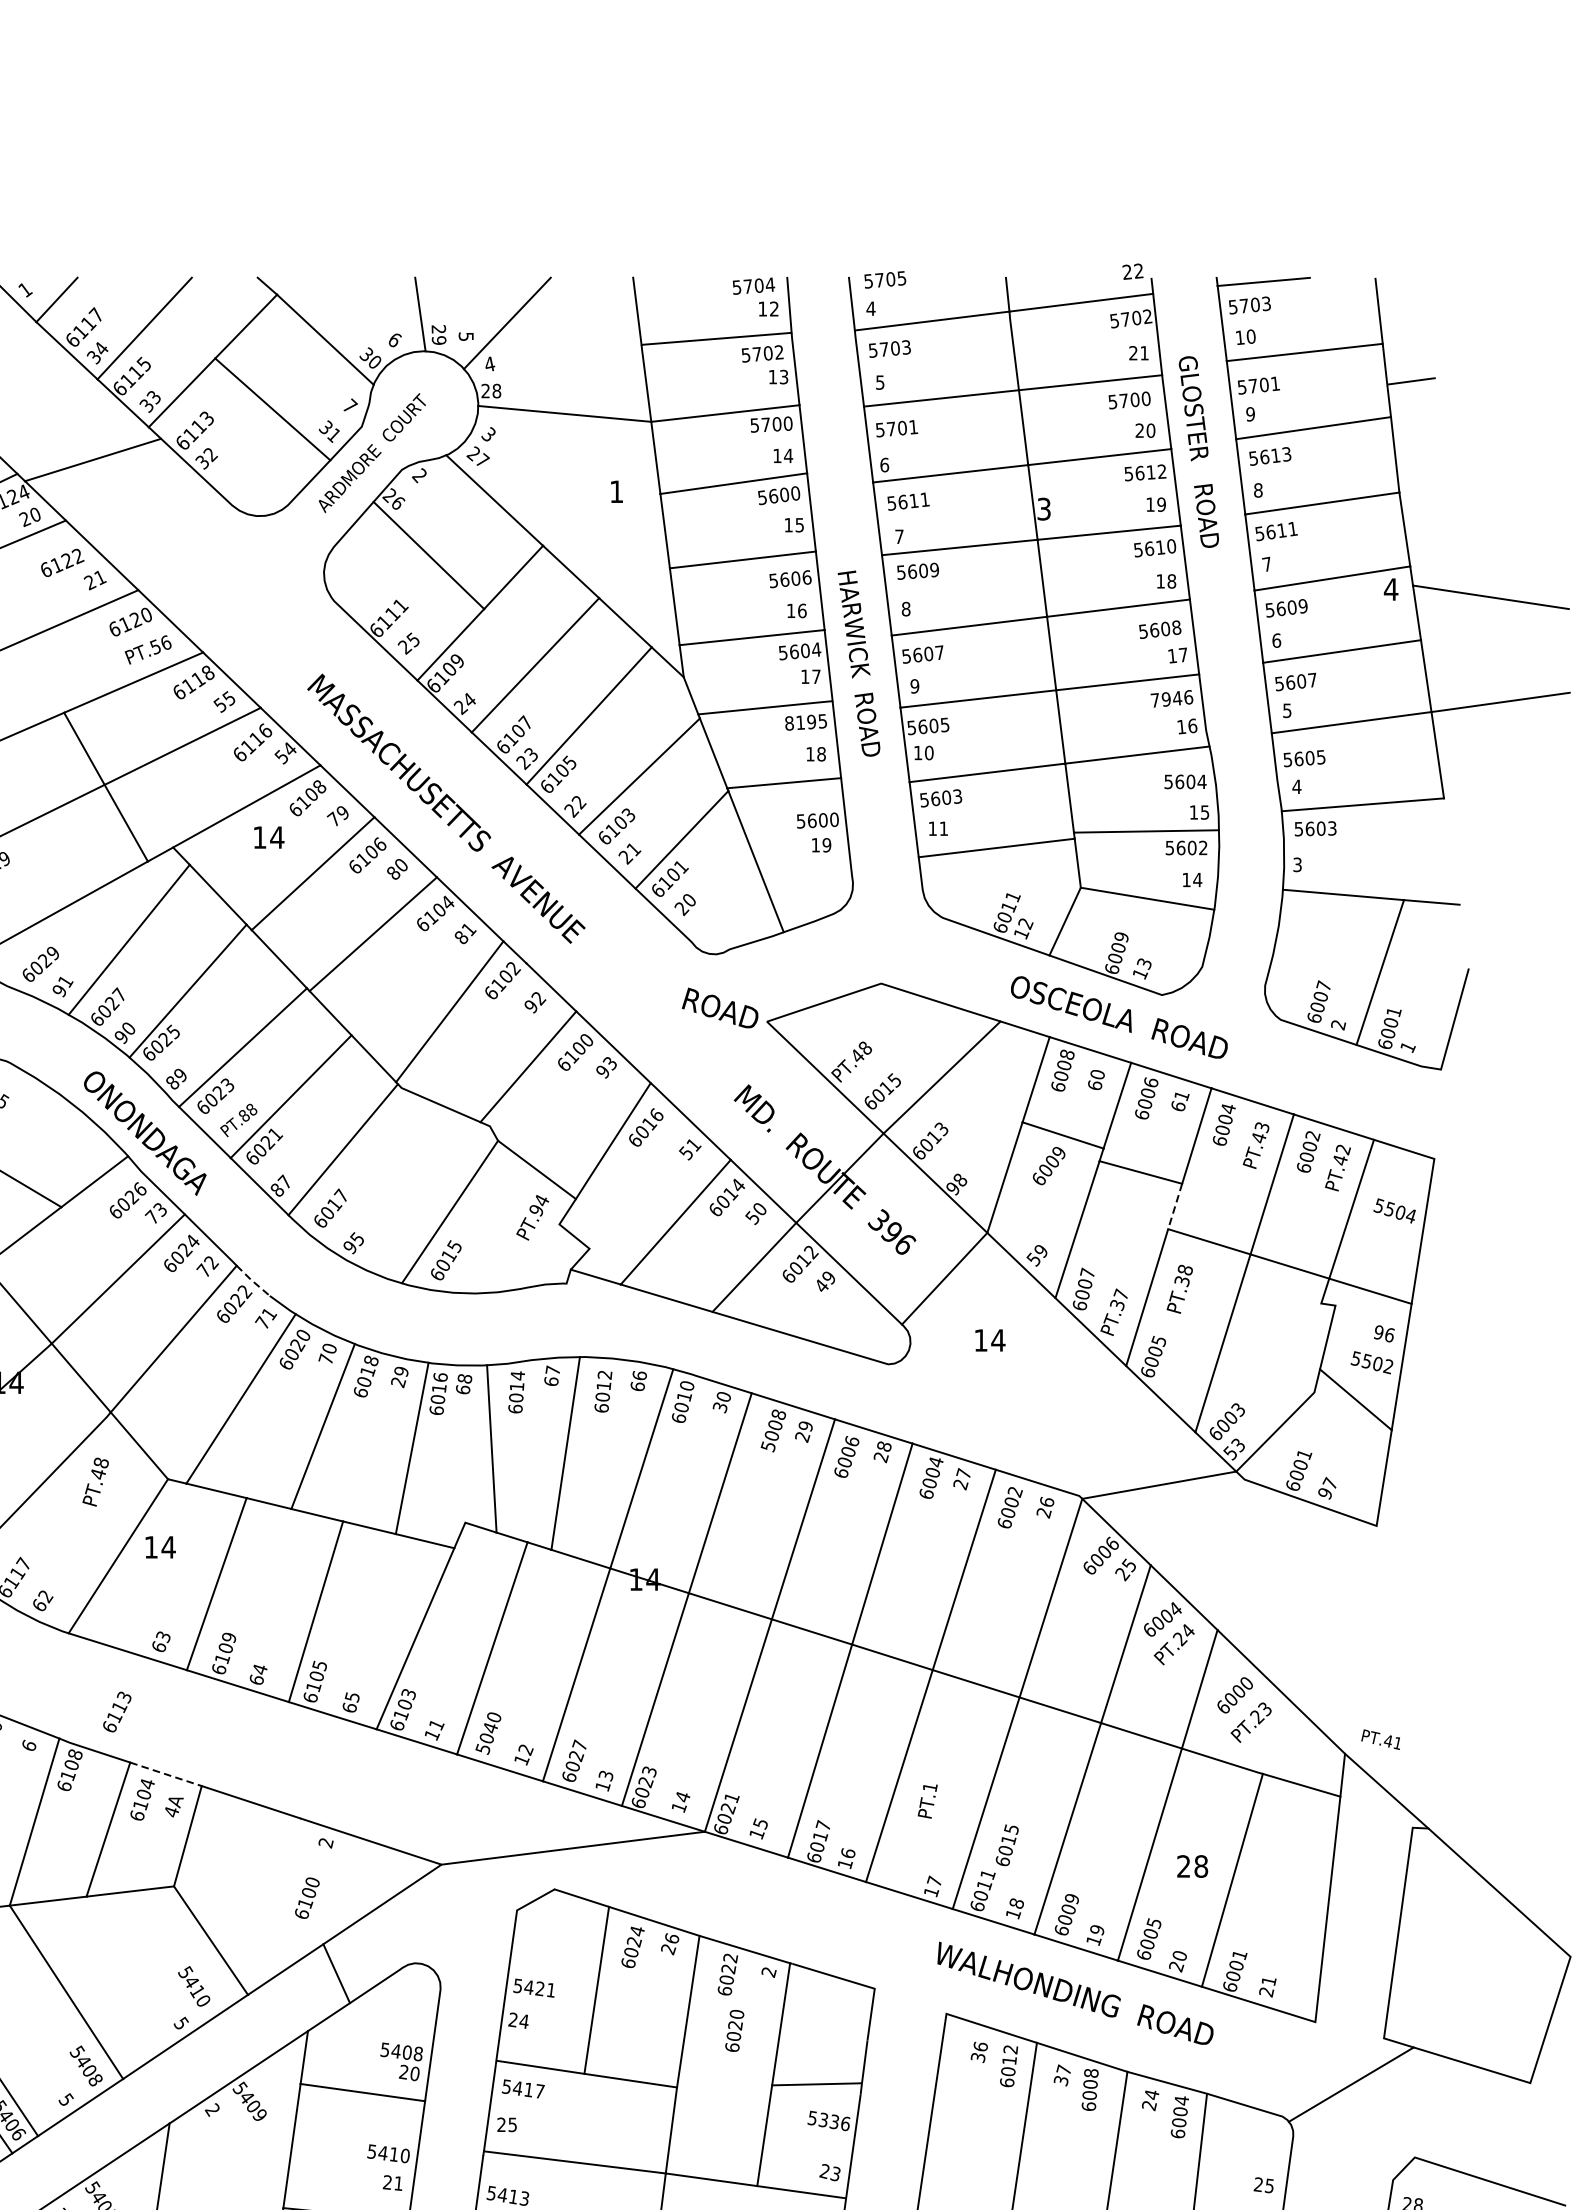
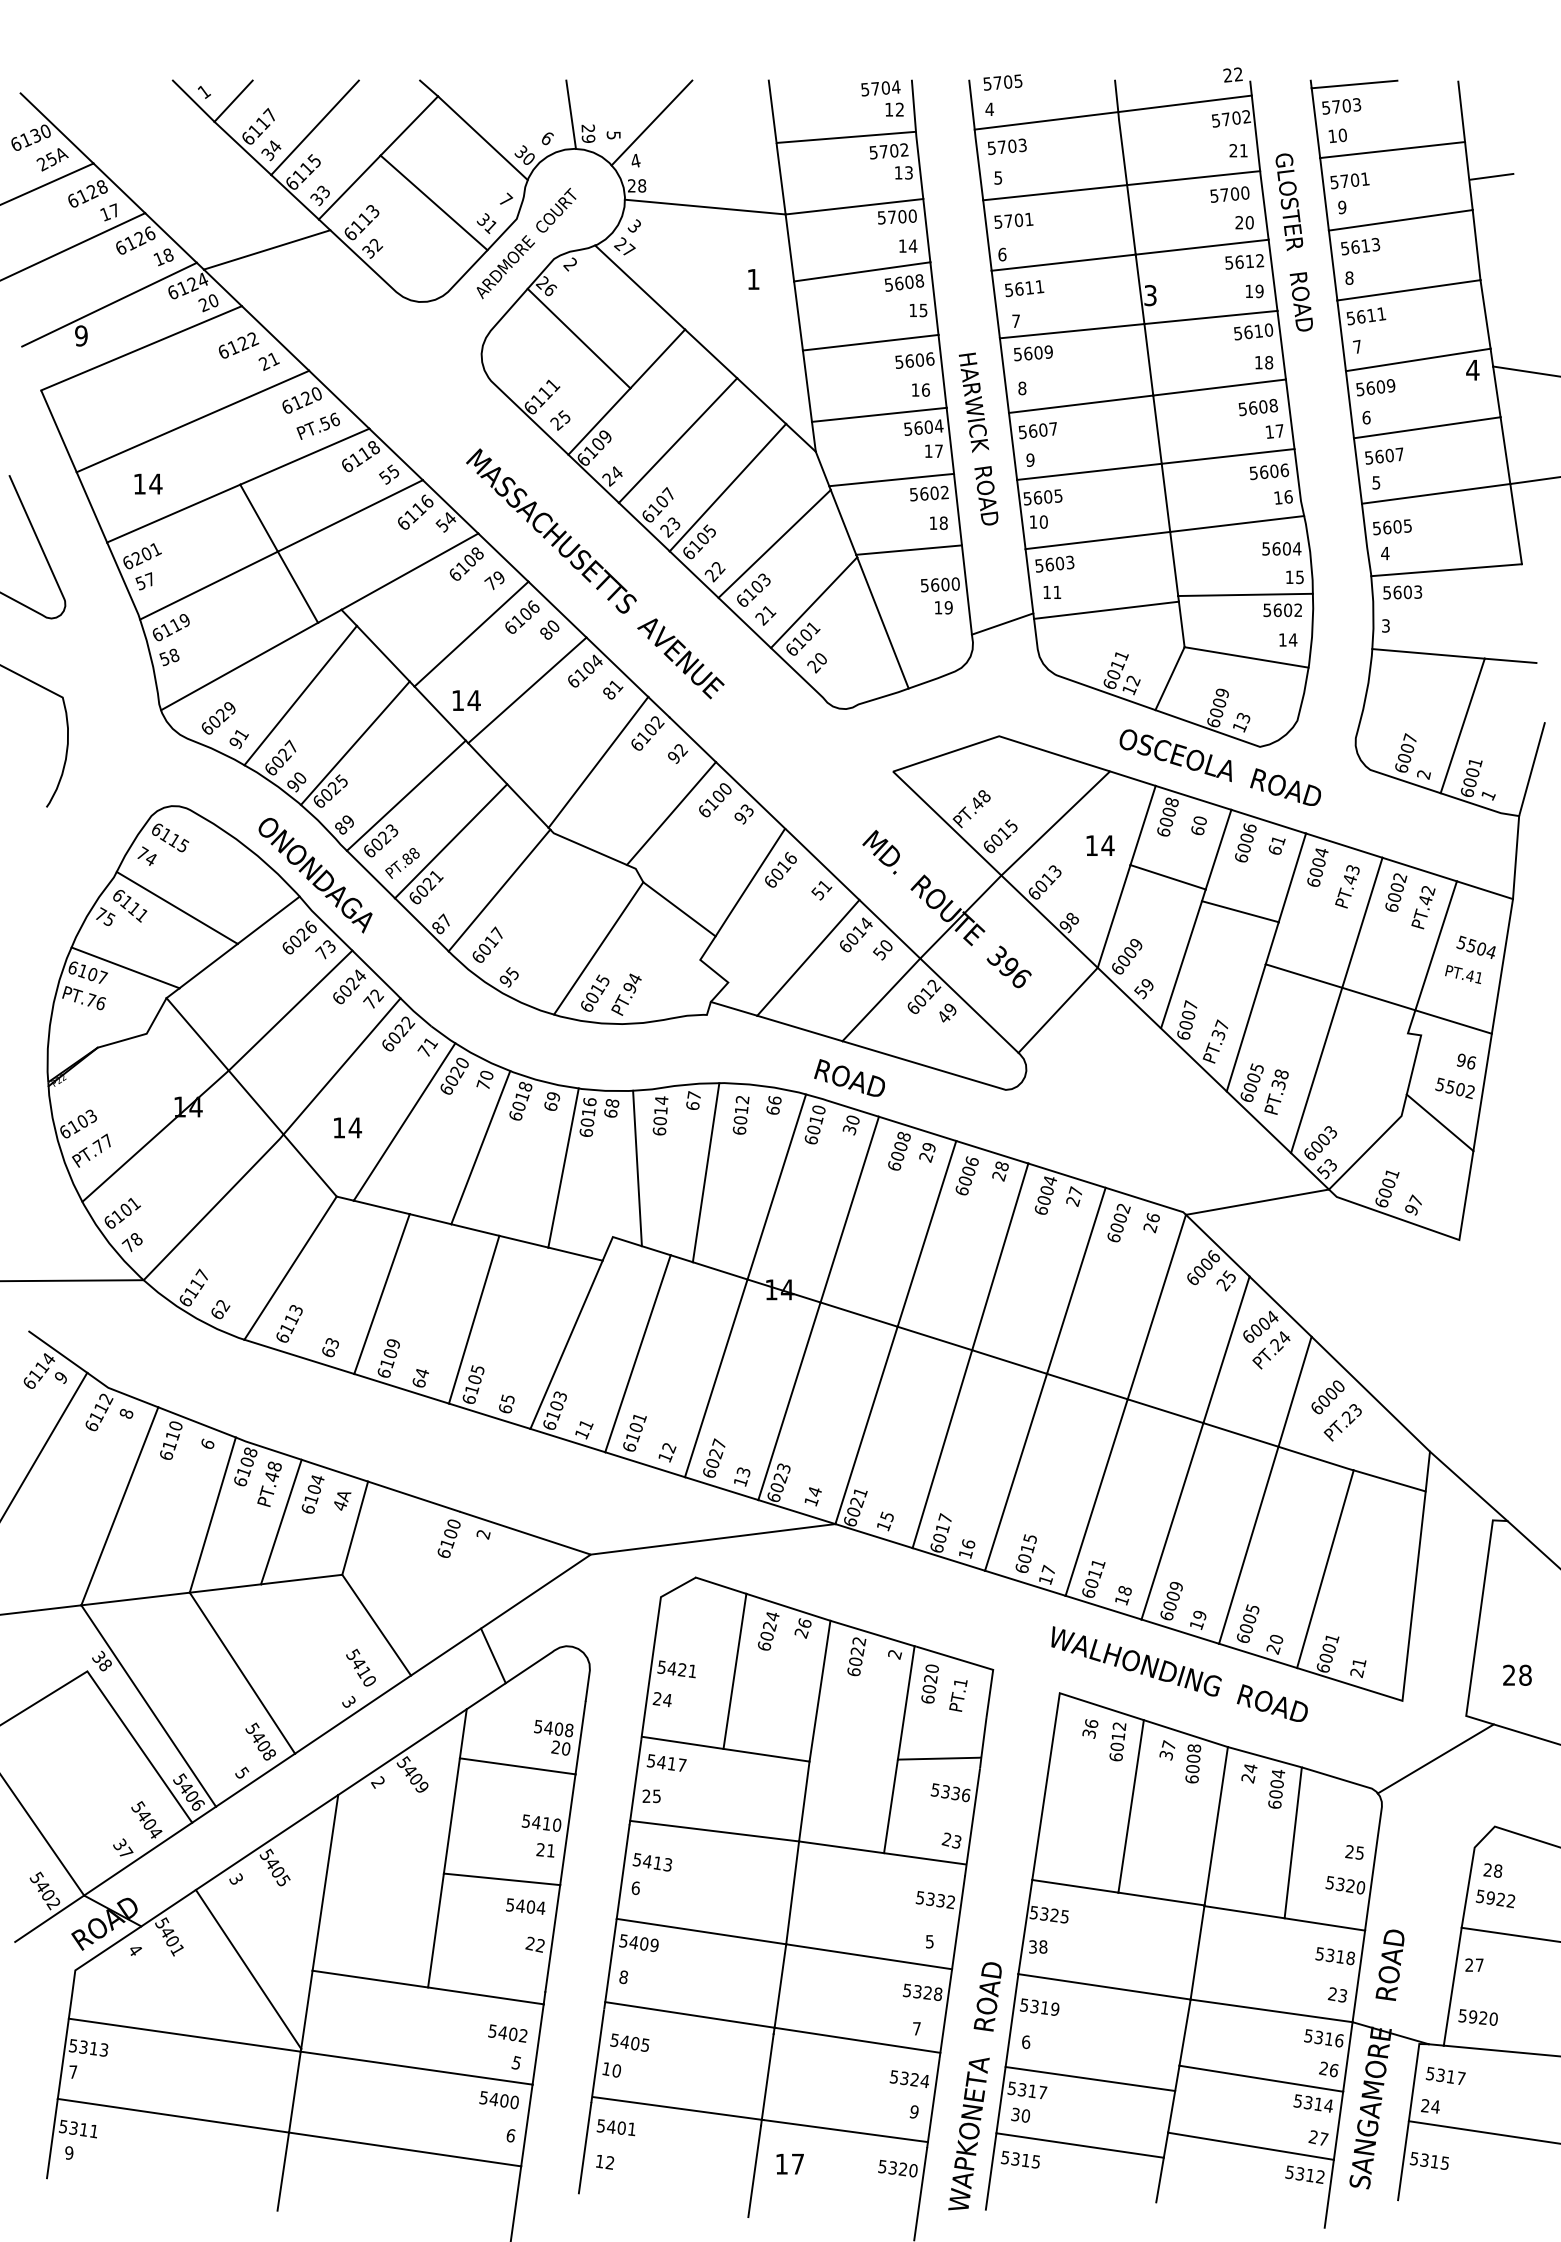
text: (795, 492) -> (919, 280), 5600 -> 5608
text: (1165, 699) -> (1263, 472), 7946 -> 5606
text: (806, 722) -> (929, 493), 8195 -> 5602
text: (268, 837) -> (466, 700), moved
line: (884, 862) -> (1002, 623), added
text: (720, 1007) -> (849, 1077), moved
line: (1438, 1114) -> (1516, 857), added
text: (1049, 1165) -> (1127, 956), moved
line: (1175, 1206) -> (1272, 943), dashed -> solid
text: (532, 1217) -> (626, 994), moved
line: (252, 1281) -> (415, 1012), dashed -> solid
text: (1179, 1288) -> (1276, 1091), moved
text: (990, 1340) -> (1100, 845), moved
text: (398, 1382) -> (550, 1106), 29 -> 69
text: (768, 1446) -> (894, 1166), 5008 -> 6008
text: (95, 1481) -> (269, 1483), moved
text: (160, 1546) -> (347, 1127), moved
text: (117, 1711) -> (289, 1323), moved
text: (488, 1733) -> (634, 1432), 5040 -> 6101
text: (1380, 1739) -> (1462, 974), moved
line: (165, 1774) -> (334, 1470), dashed -> solid
text: (927, 1801) -> (958, 1695), moved
text: (1006, 1845) -> (1025, 1553), moved
text: (1192, 1865) -> (1517, 1674), moved
text: (306, 1897) -> (448, 1538), moved
text: (182, 2023) -> (350, 1702), 5 -> 3
text: (734, 2030) -> (929, 1683), moved

